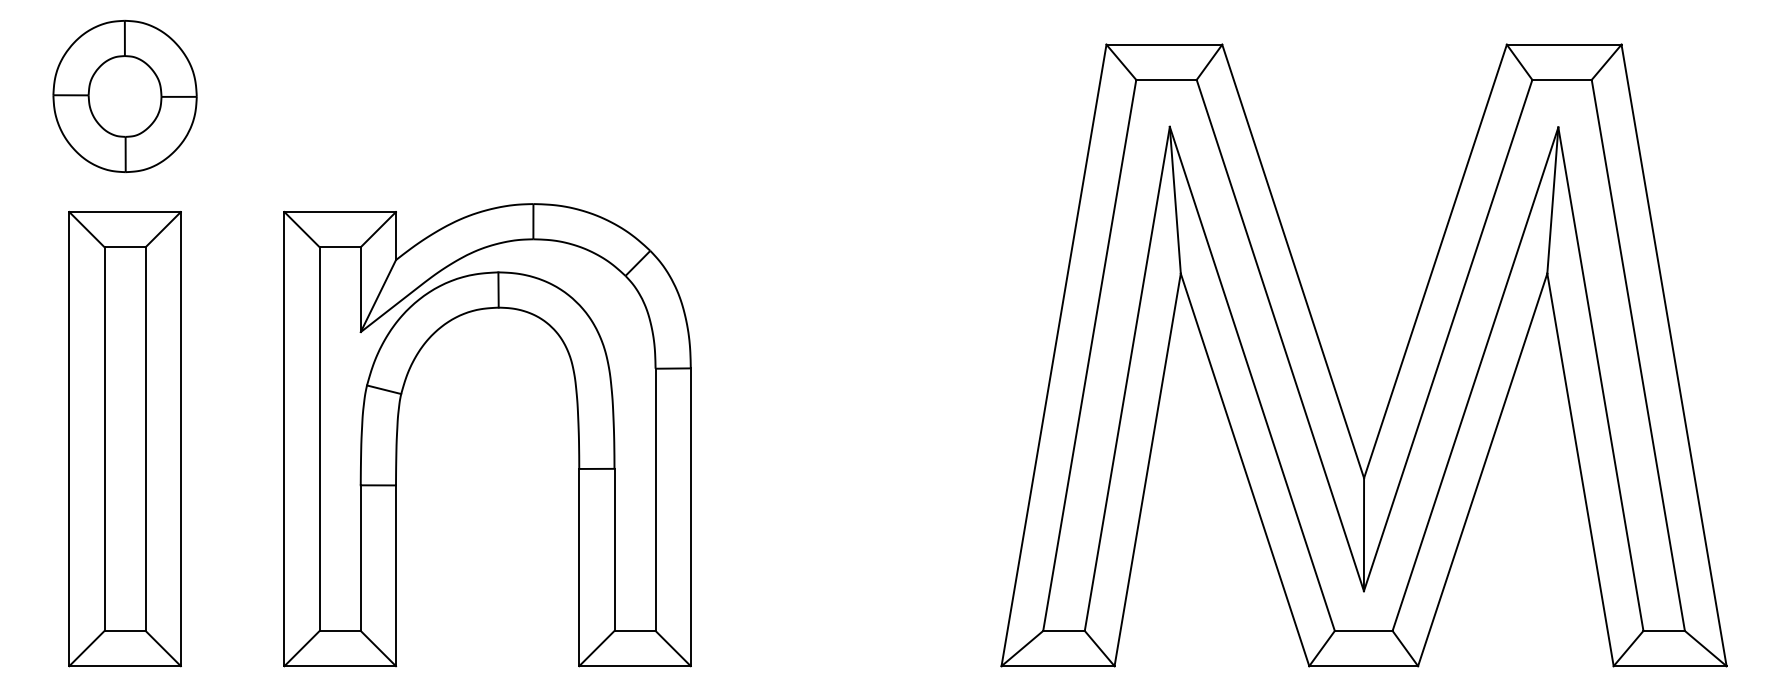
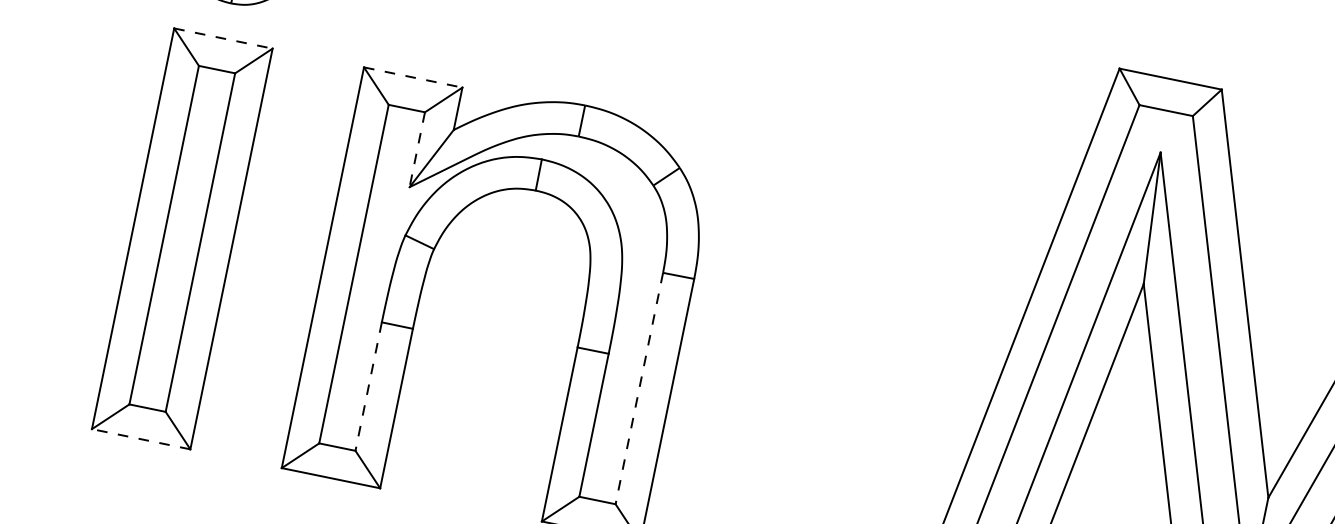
line: (125, 212) -> (223, 39), solid -> dashed
line: (340, 212) -> (413, 77), solid -> dashed
line: (360, 290) -> (416, 150), solid -> dashed
line: (655, 500) -> (639, 389), solid -> dashed
line: (360, 558) -> (368, 386), solid -> dashed
line: (125, 666) -> (141, 439), solid -> dashed

